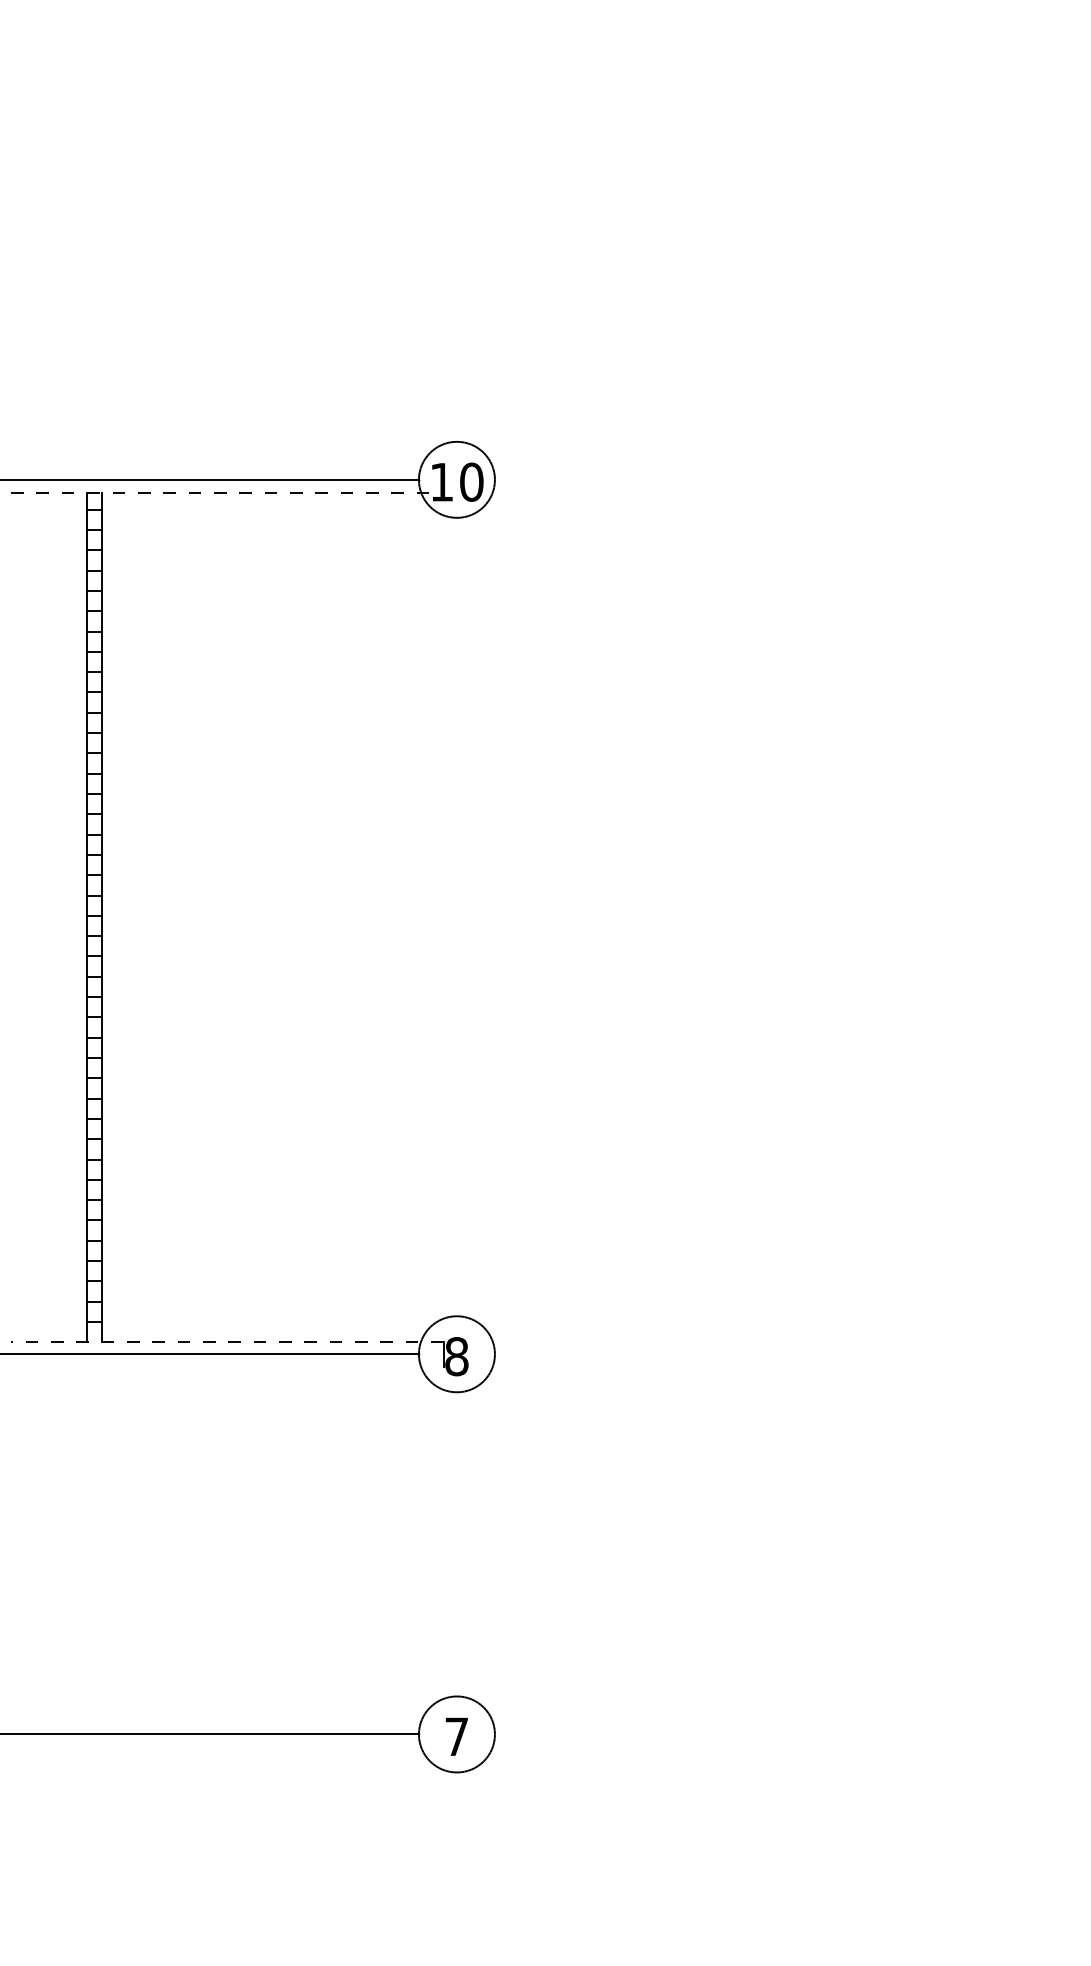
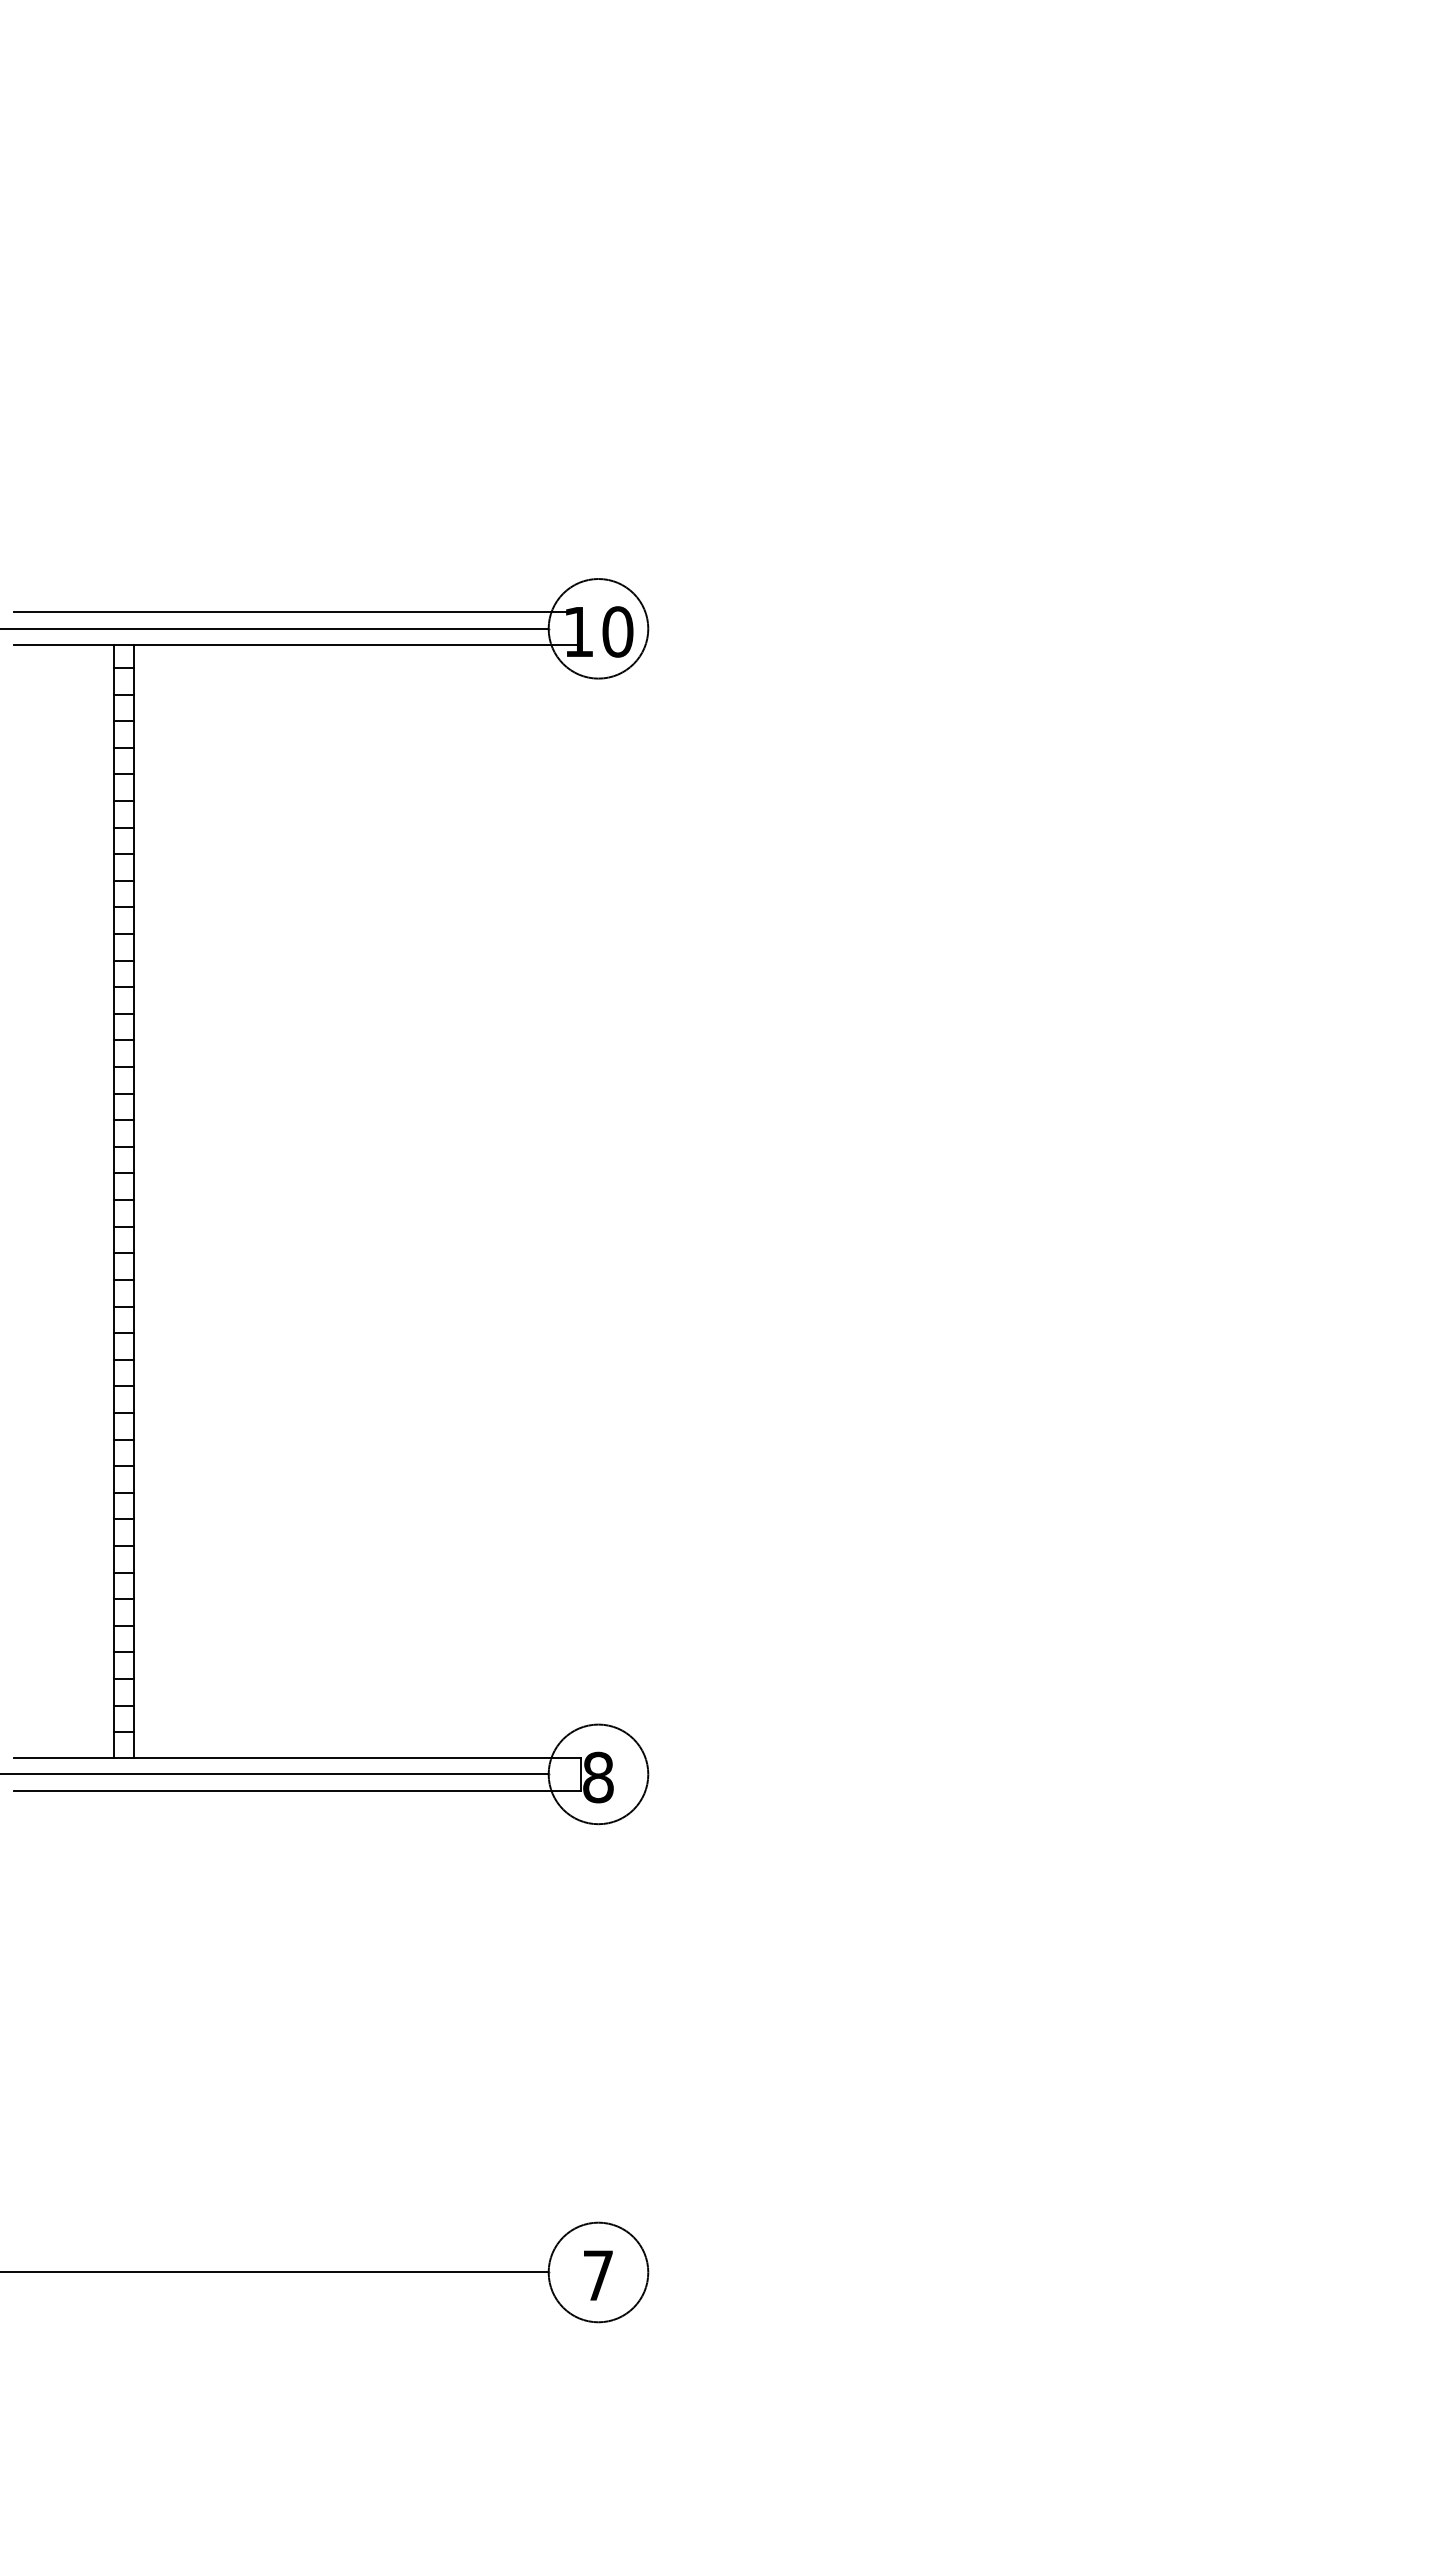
line: (227, 467) -> (297, 612), added
line: (227, 492) -> (298, 645), dashed -> solid
line: (227, 1341) -> (297, 1757), dashed -> solid
line: (227, 1367) -> (297, 1791), added

